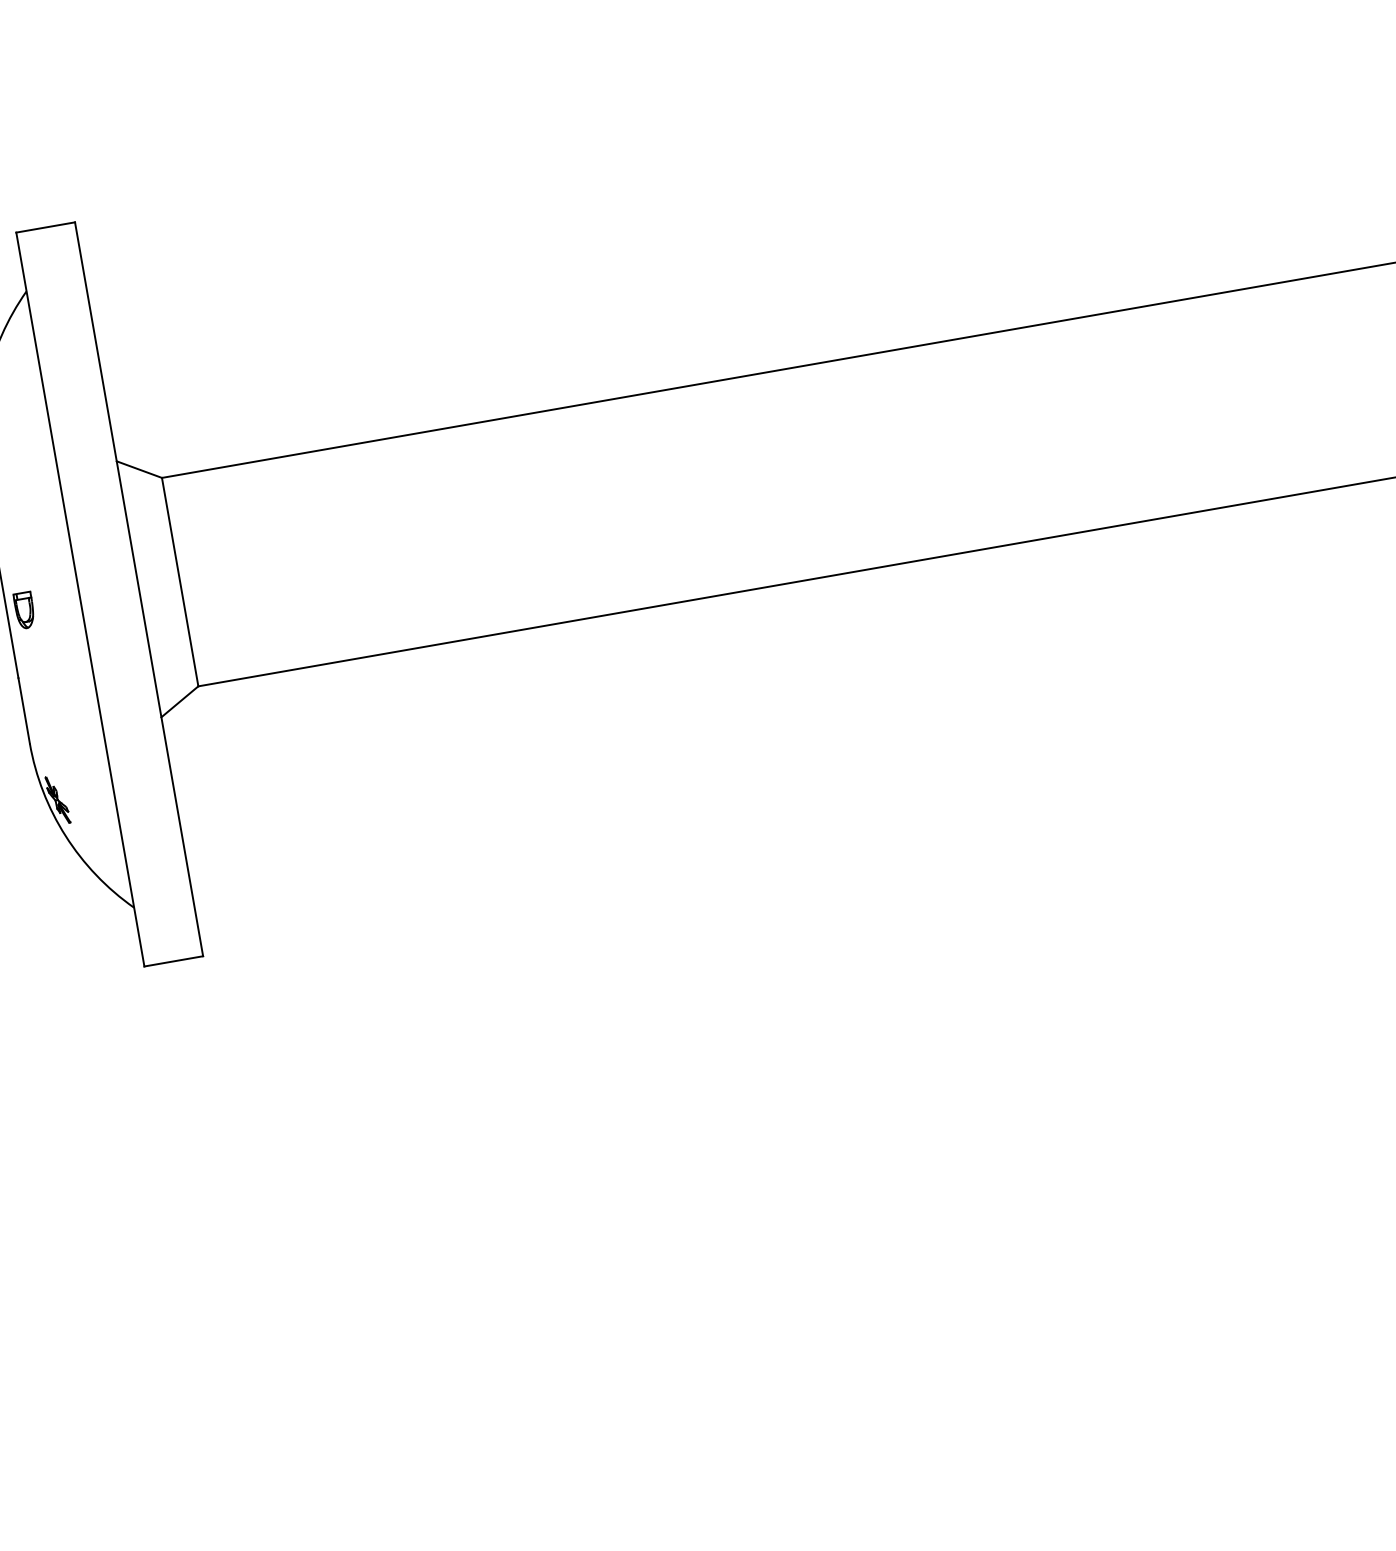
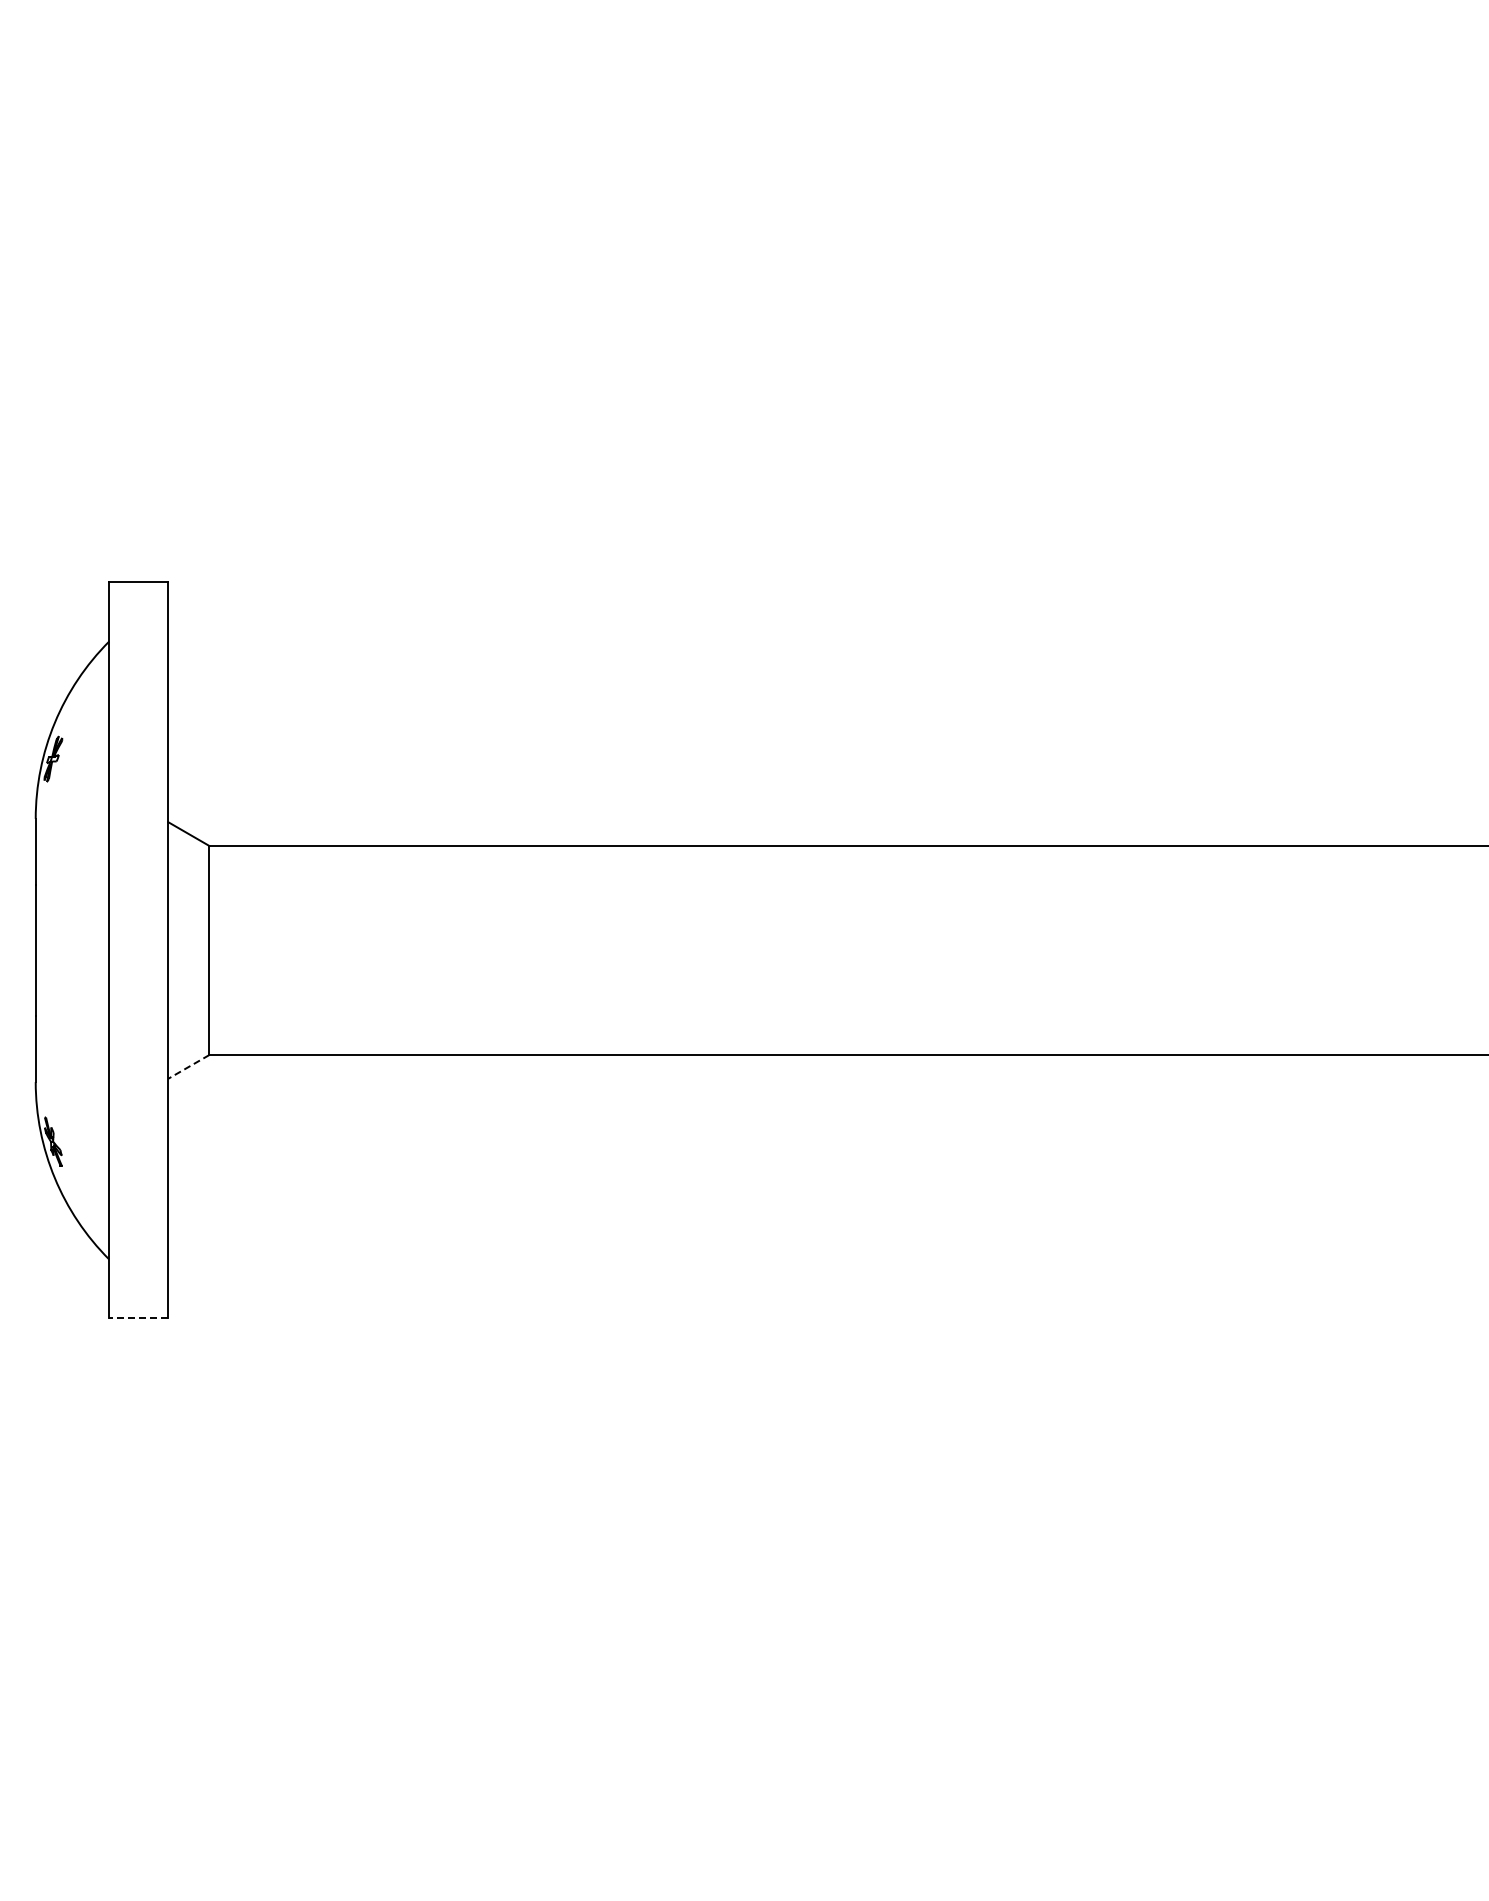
part: (24, 610) -> (53, 951), removed
line: (179, 701) -> (188, 1066), solid -> dashed
line: (173, 961) -> (138, 1318), solid -> dashed

